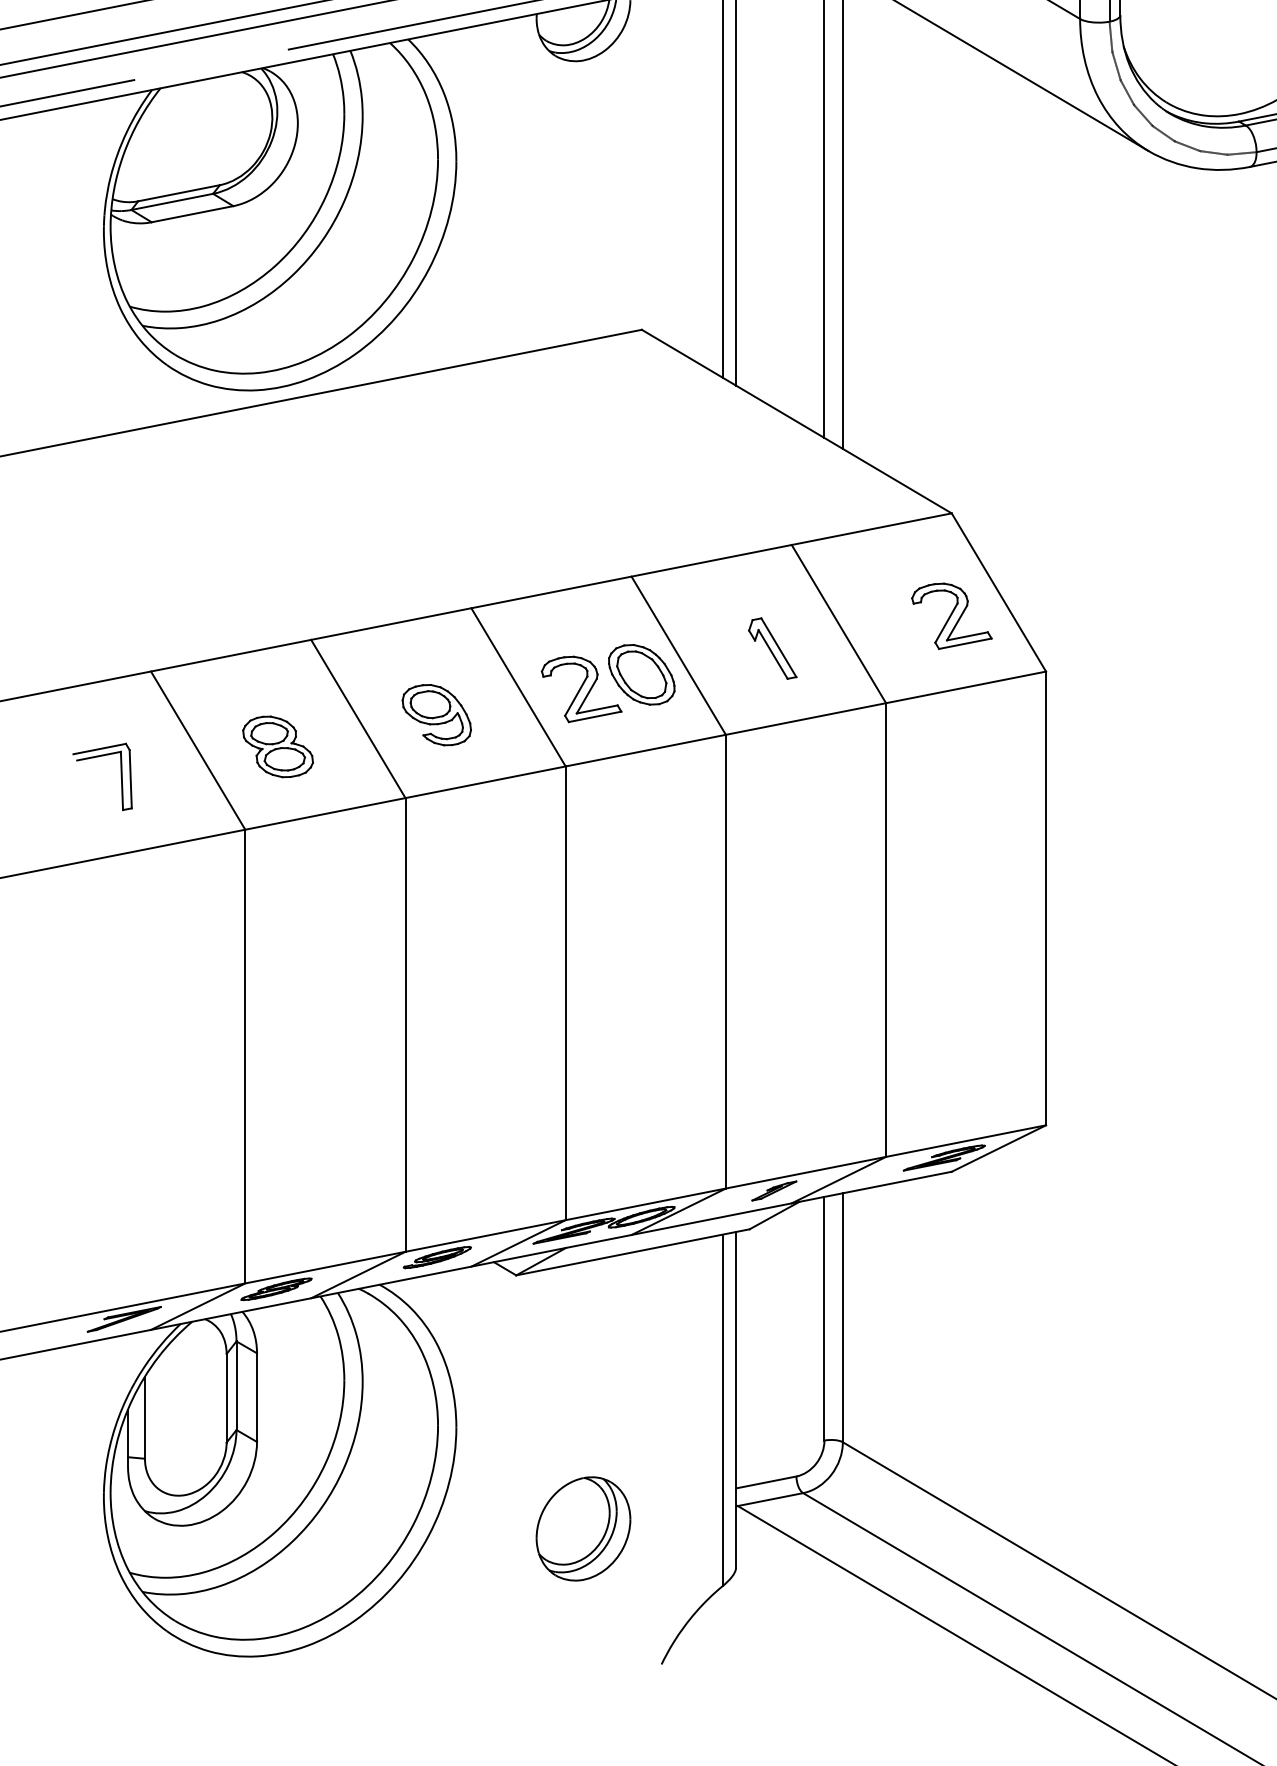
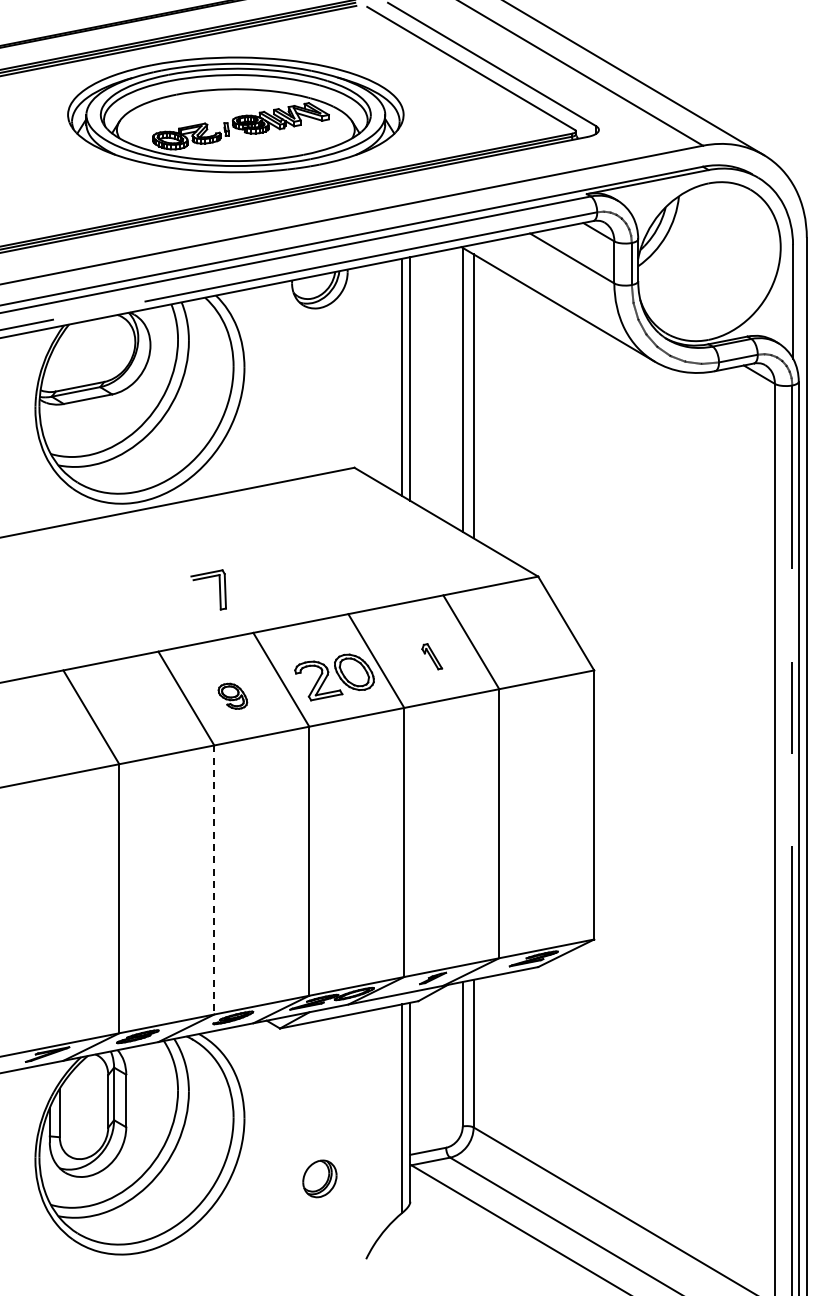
part: (950, 616) -> (537, 637), removed
part: (773, 648) -> (432, 656), size x0.7
part: (436, 715) -> (232, 696), size x0.7
part: (277, 747) -> (138, 715), removed
part: (102, 757) -> (208, 578), moved
line: (405, 1025) -> (214, 880), solid -> dashed
part: (582, 1528) -> (319, 1178), size x0.6

